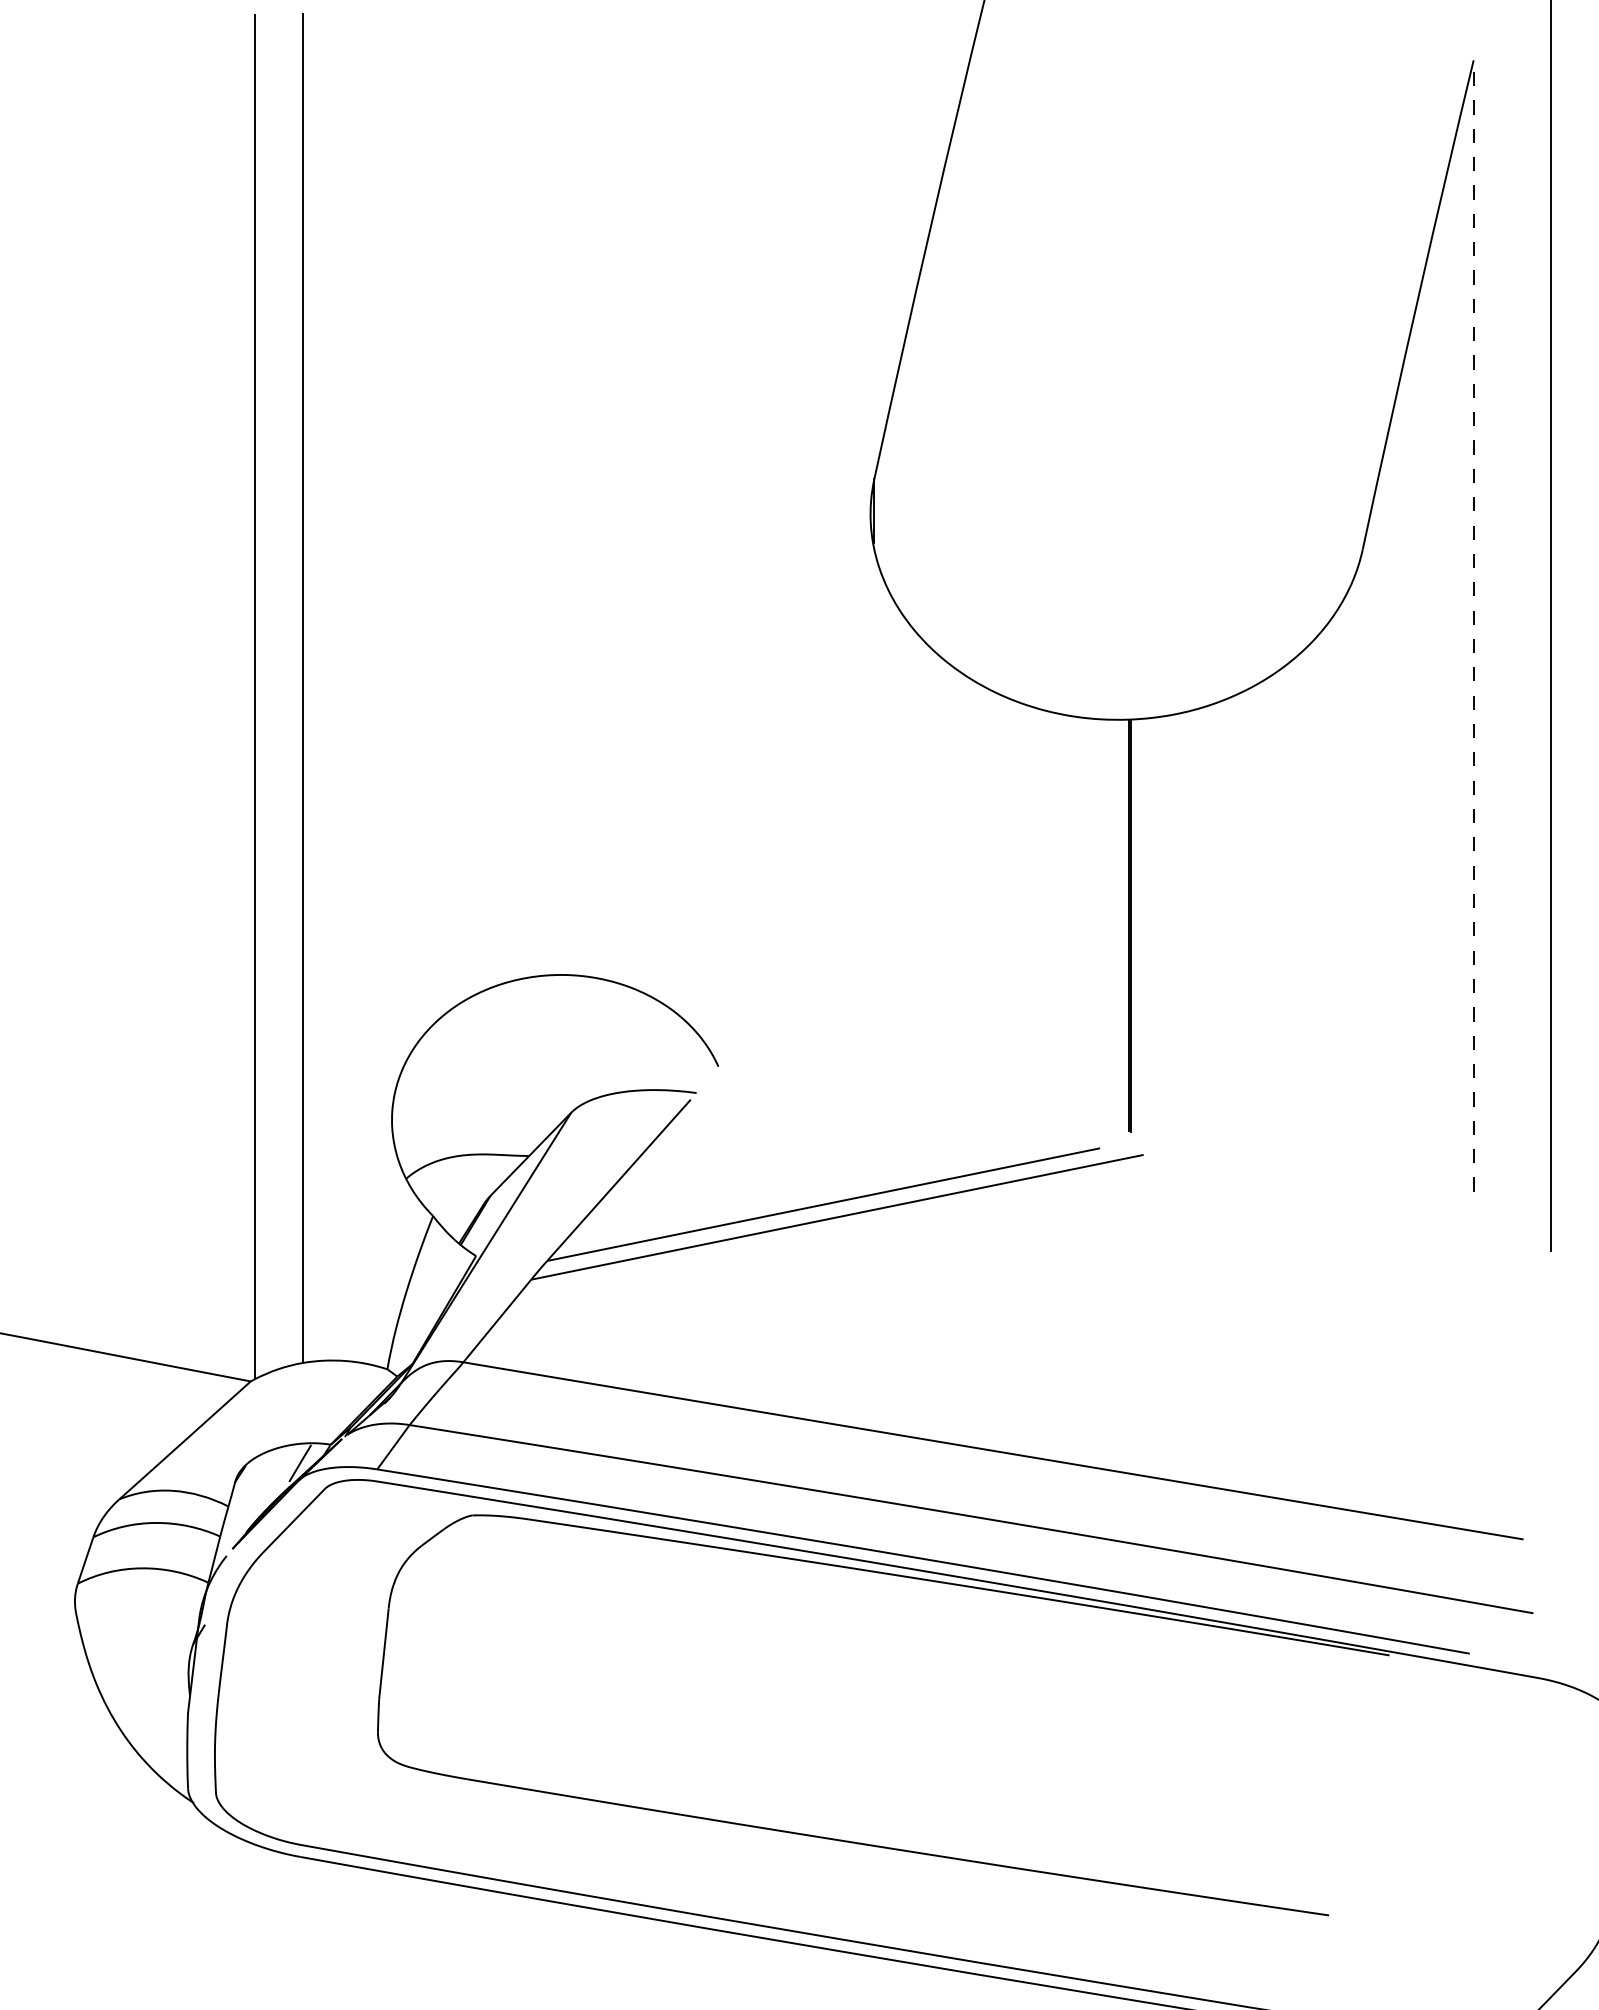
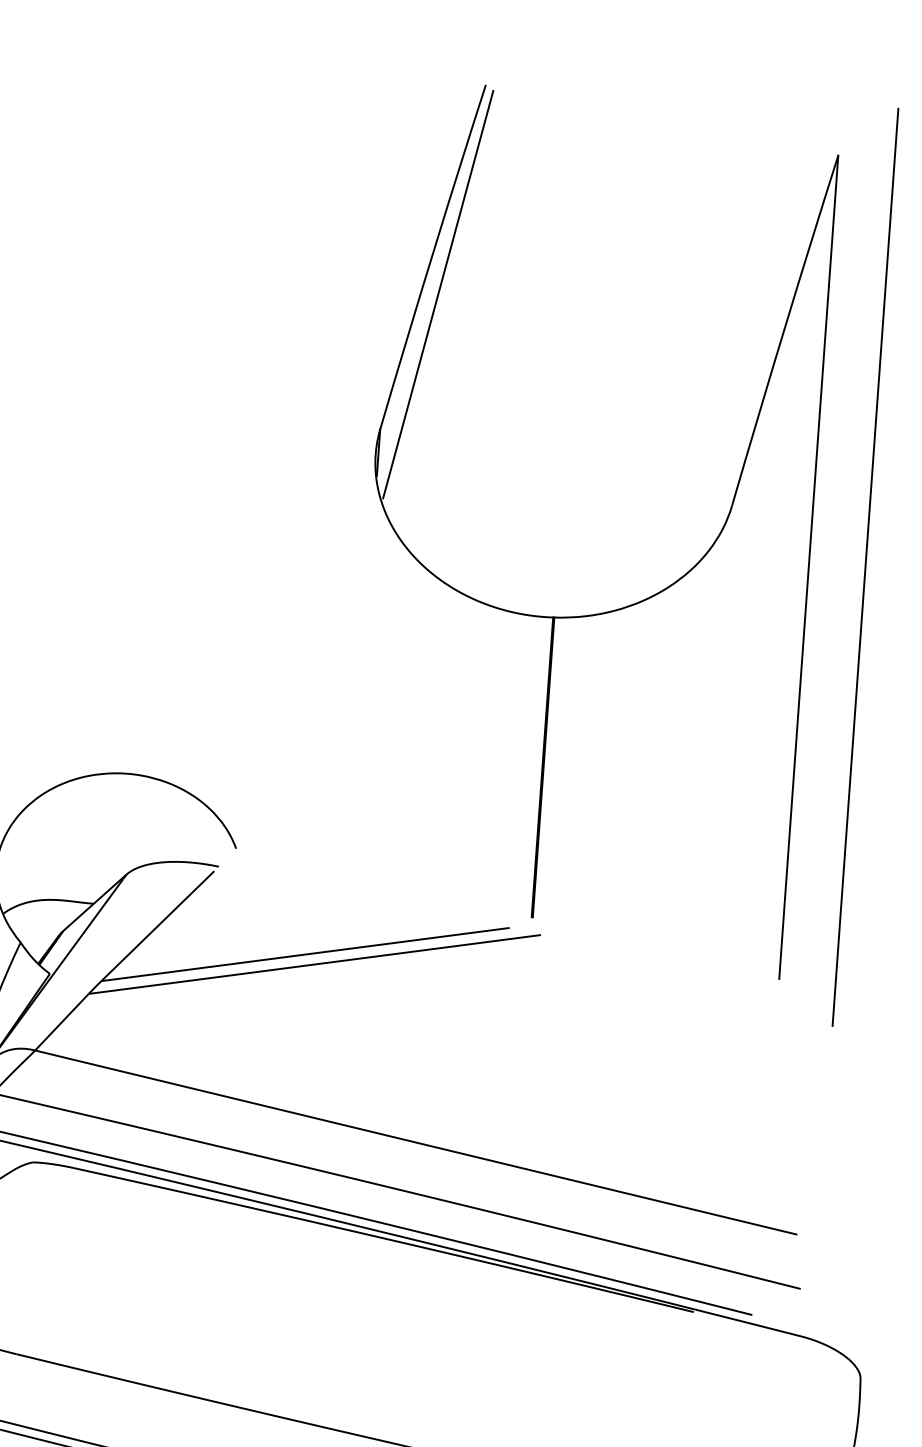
line: (940, 289) -> (438, 294), added
line: (1473, 625) -> (808, 566), dashed -> solid

